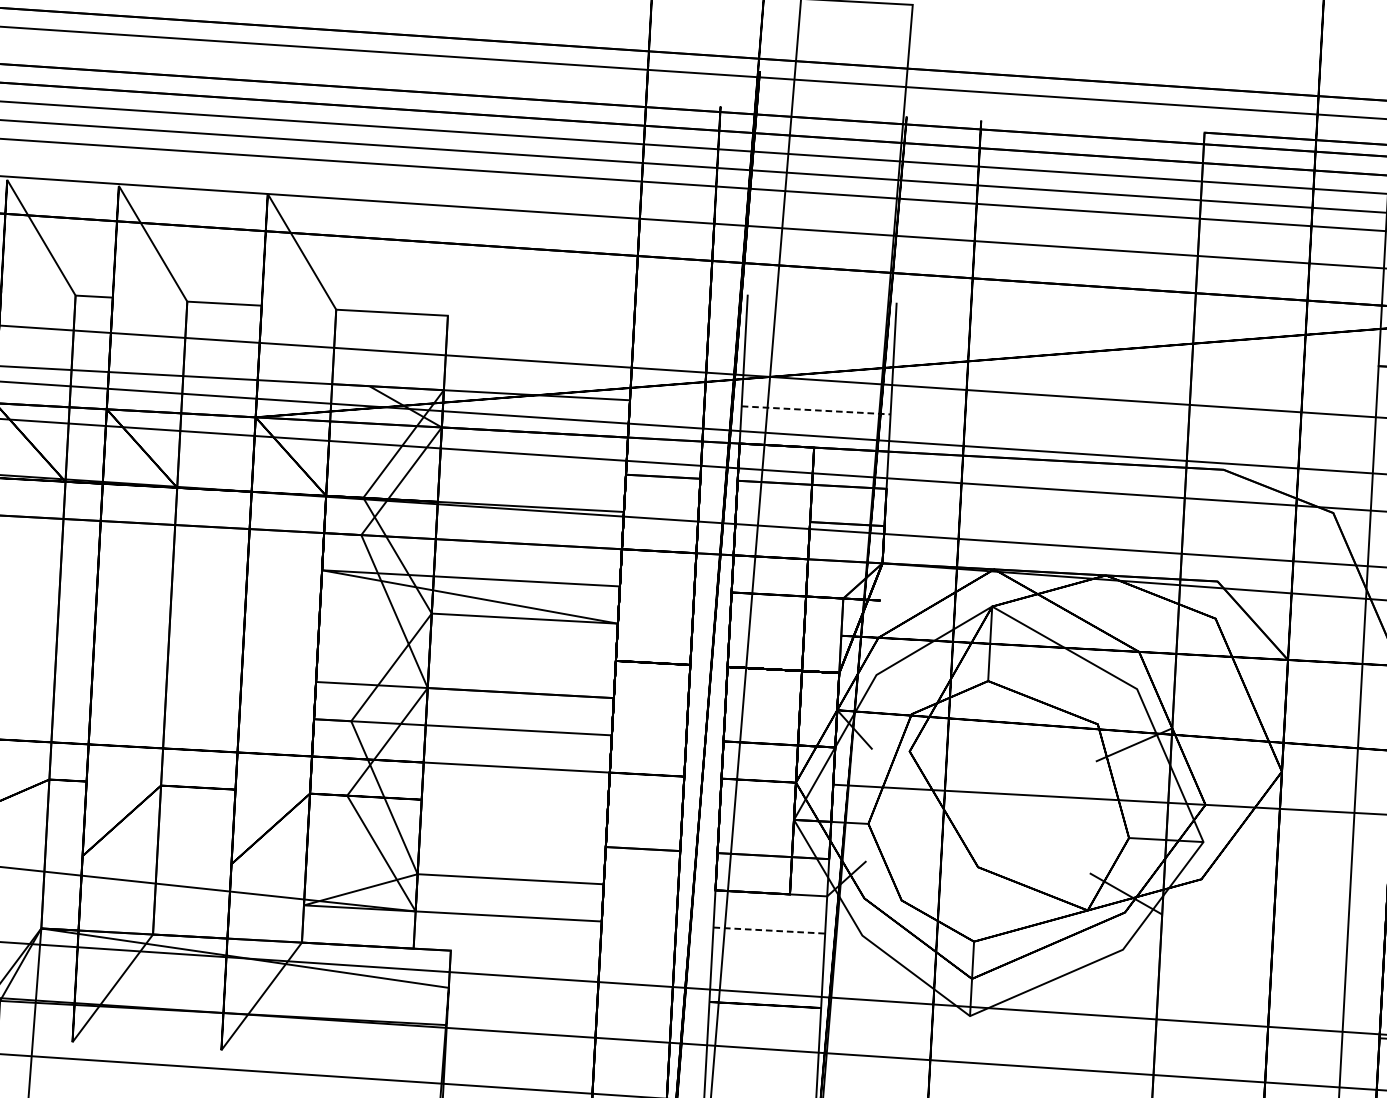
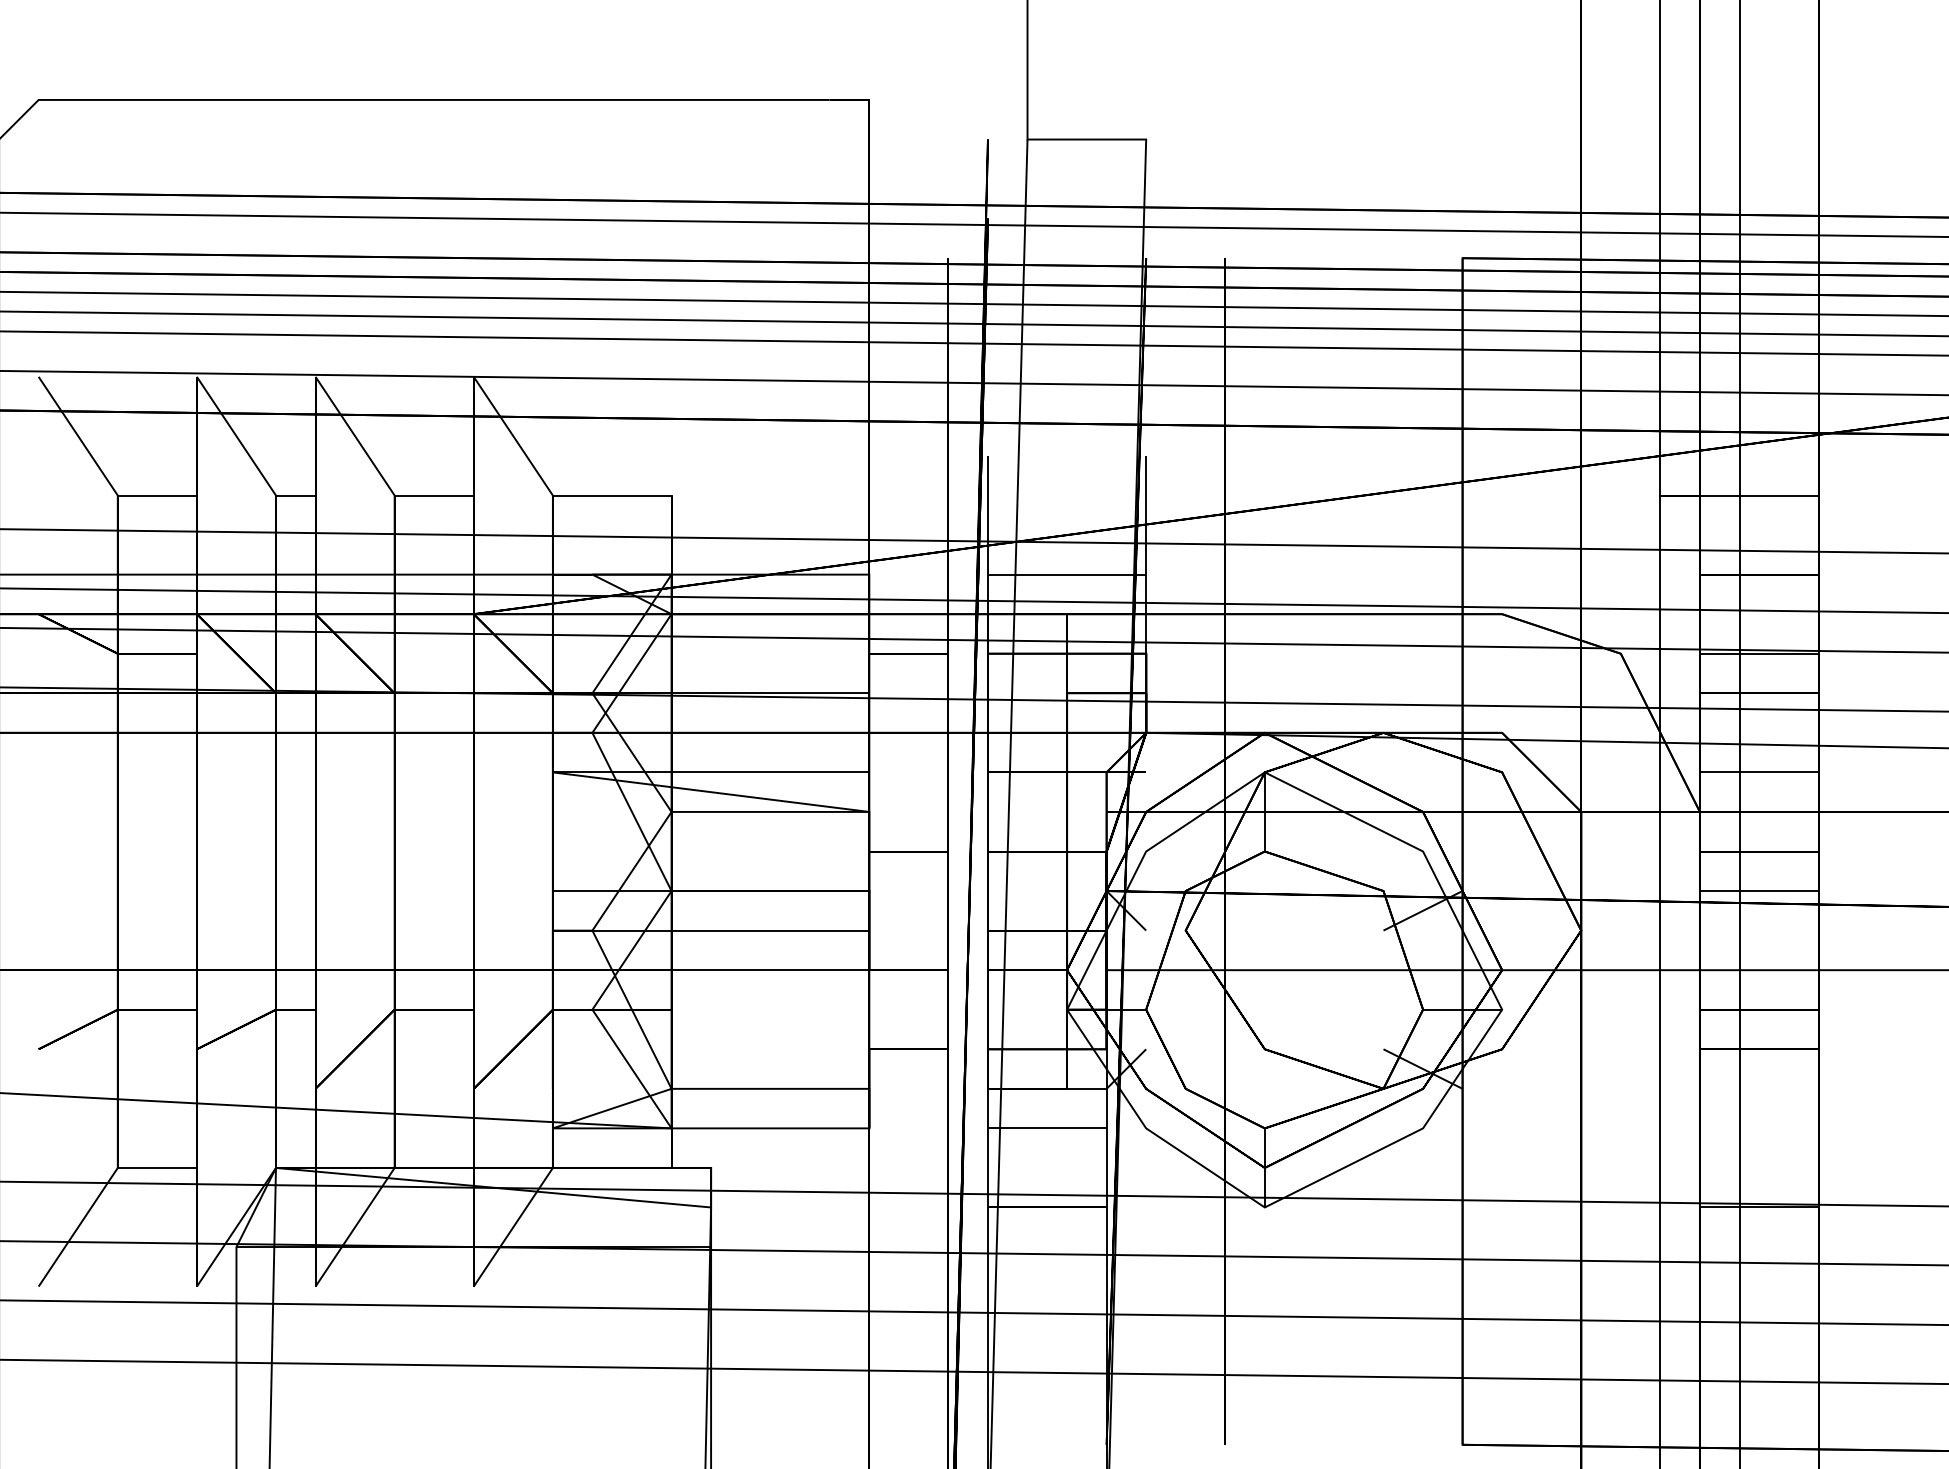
line: (816, 410) -> (1067, 574), dashed -> solid
line: (769, 930) -> (1047, 1128), dashed -> solid

